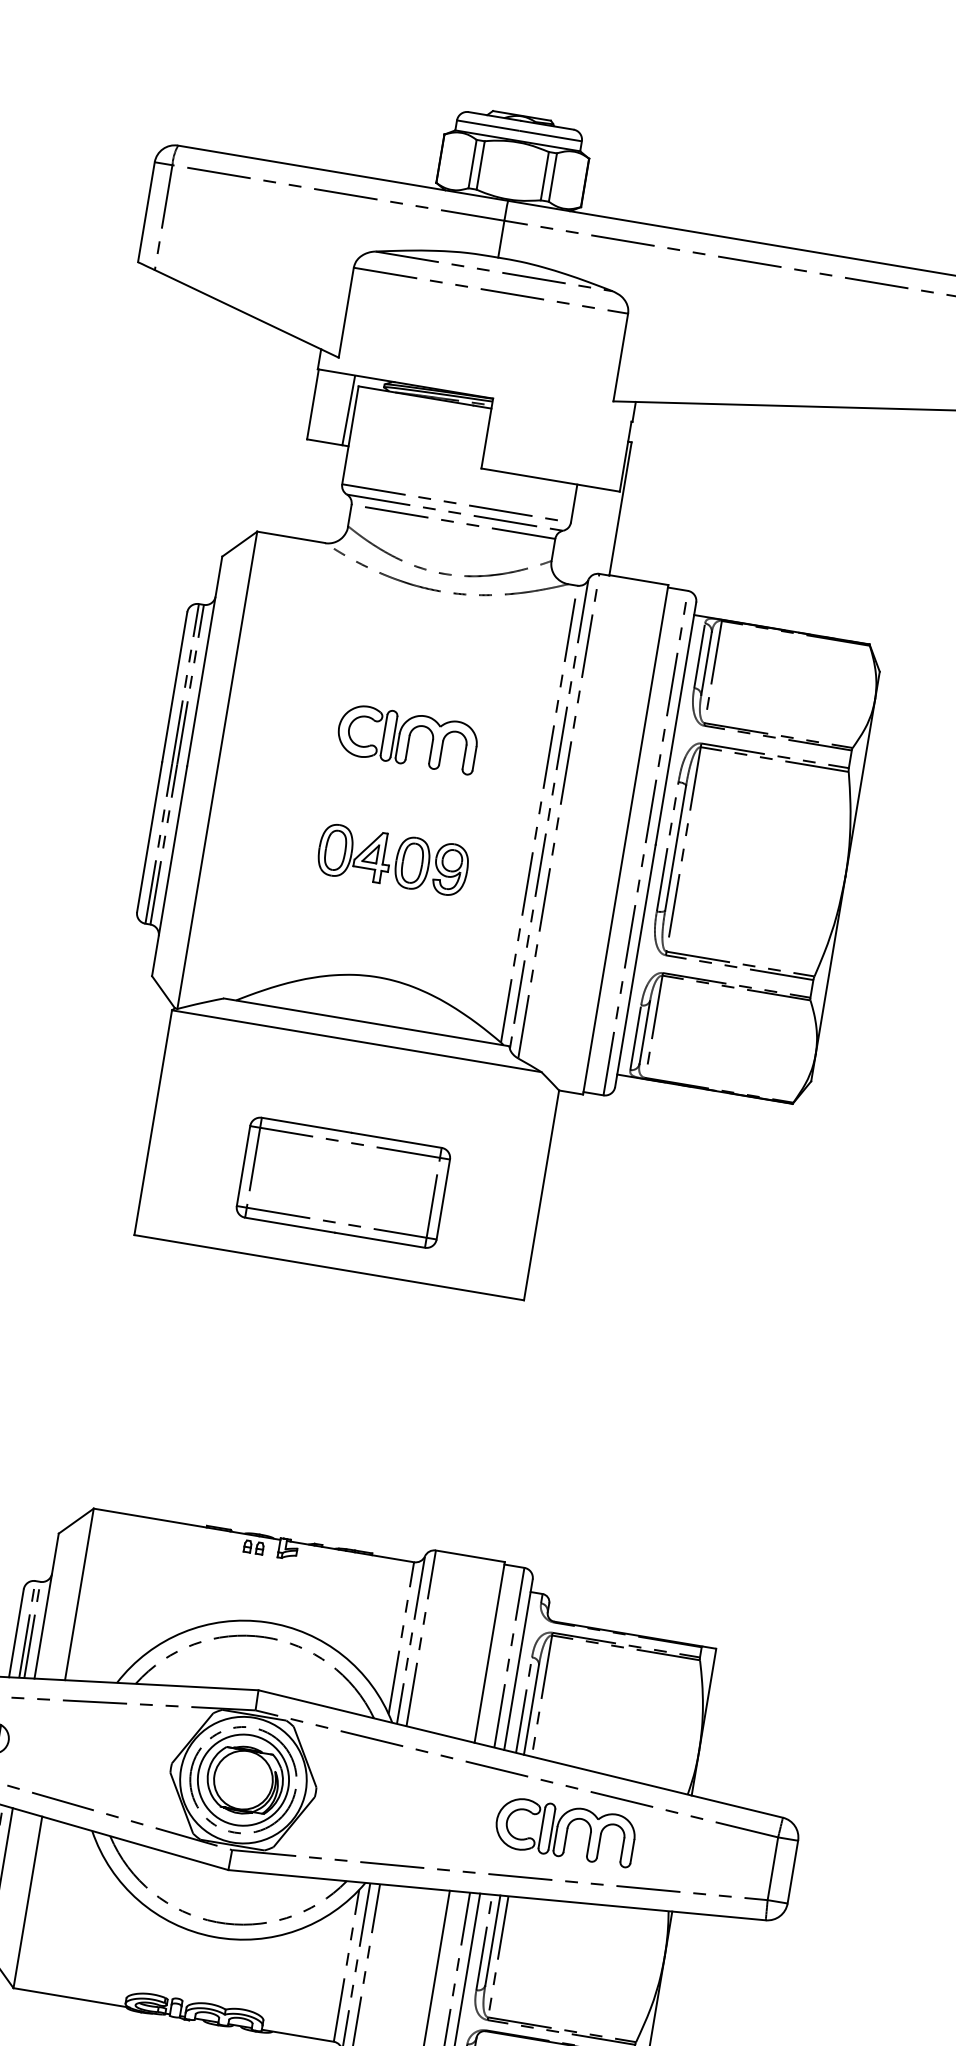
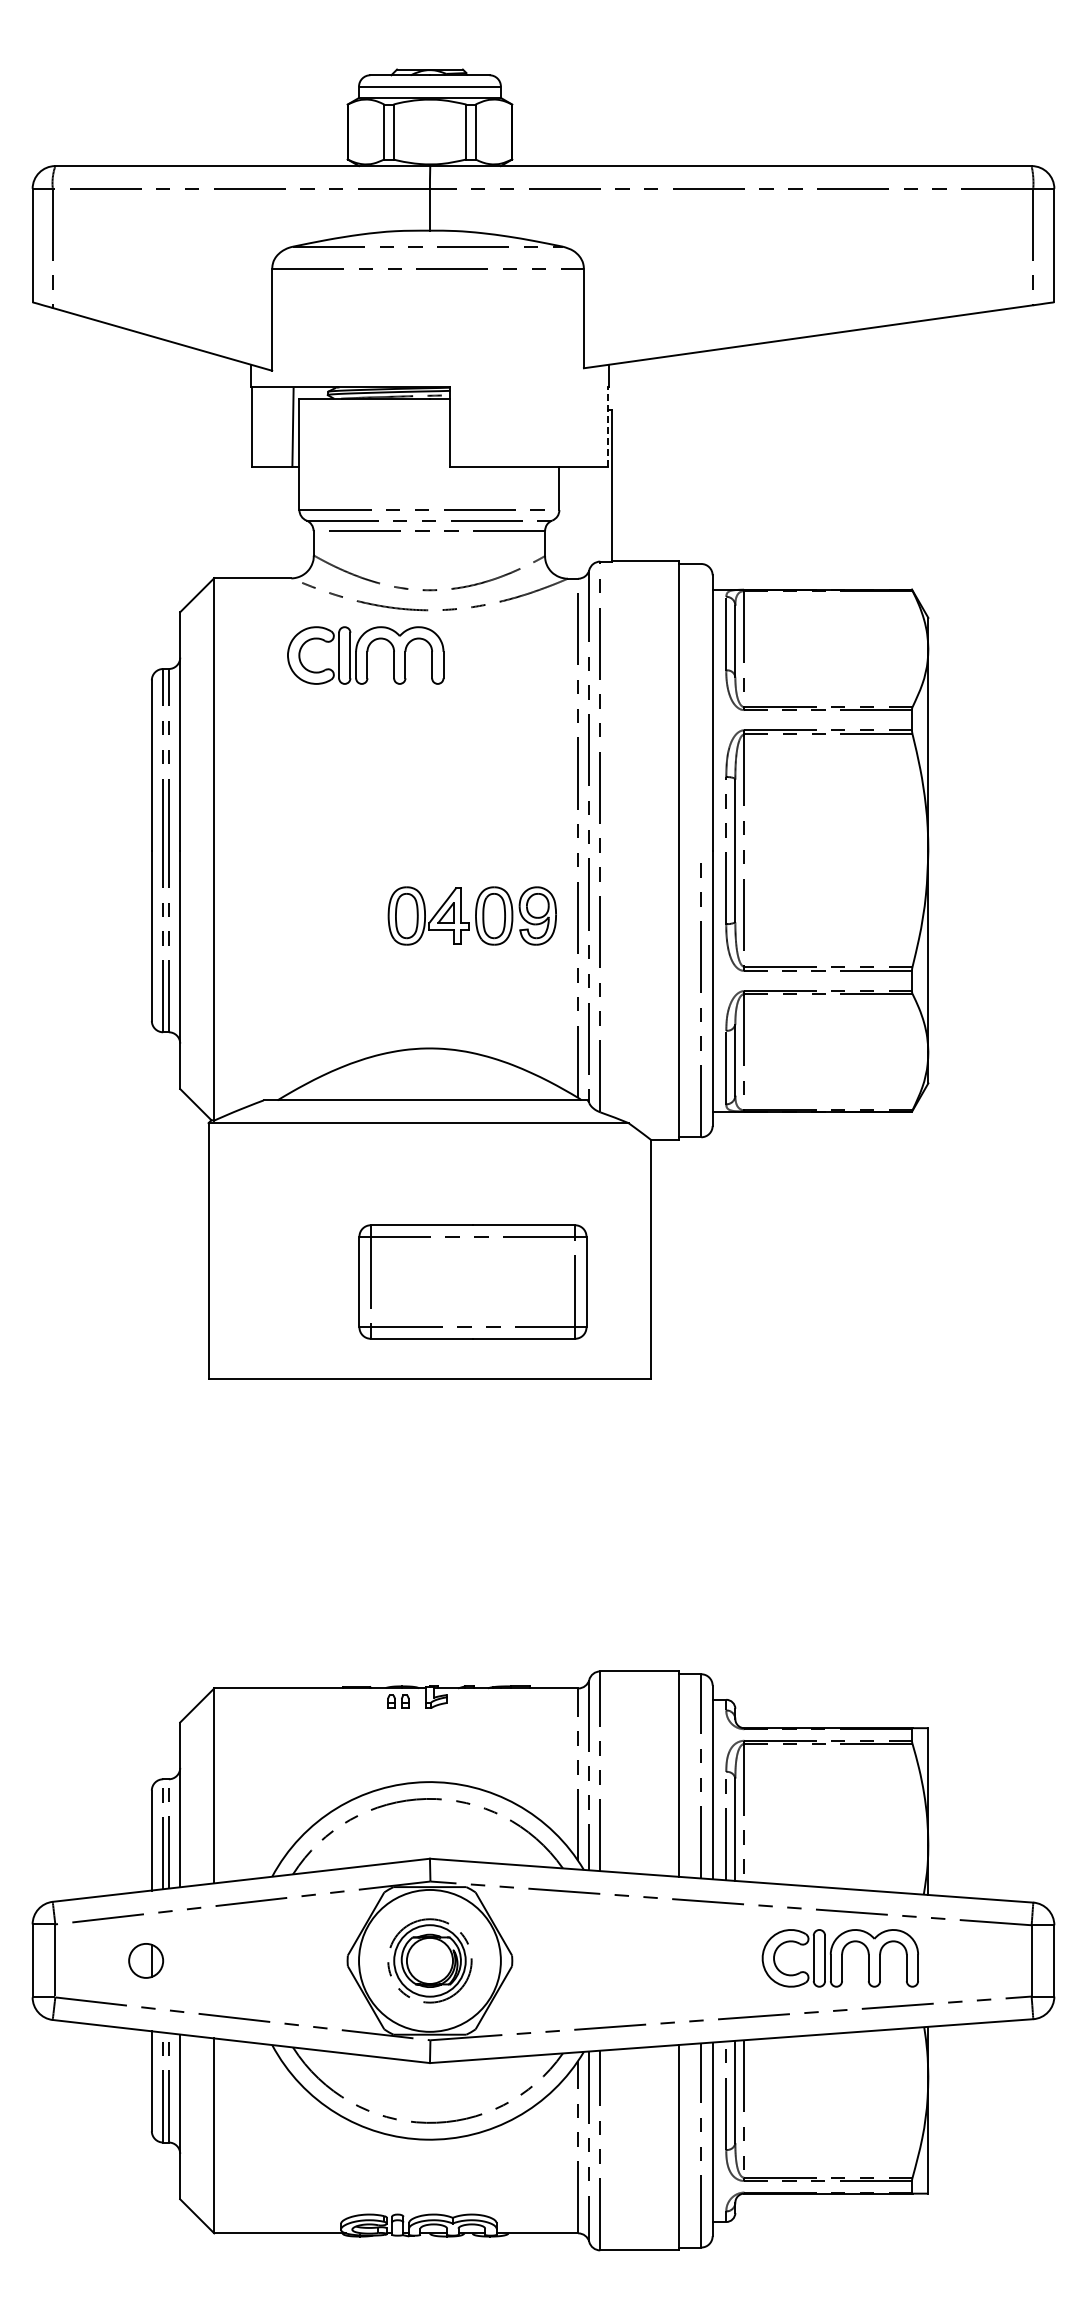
line: (625, 456) -> (607, 427), solid -> dashed
line: (666, 715) -> (700, 705), removed
part: (407, 738) -> (365, 655), moved
part: (392, 859) -> (471, 915), moved
part: (343, 1182) -> (472, 1281), moved
part: (243, 1779) -> (429, 1960), size x0.7
part: (564, 1831) -> (839, 1958), moved

